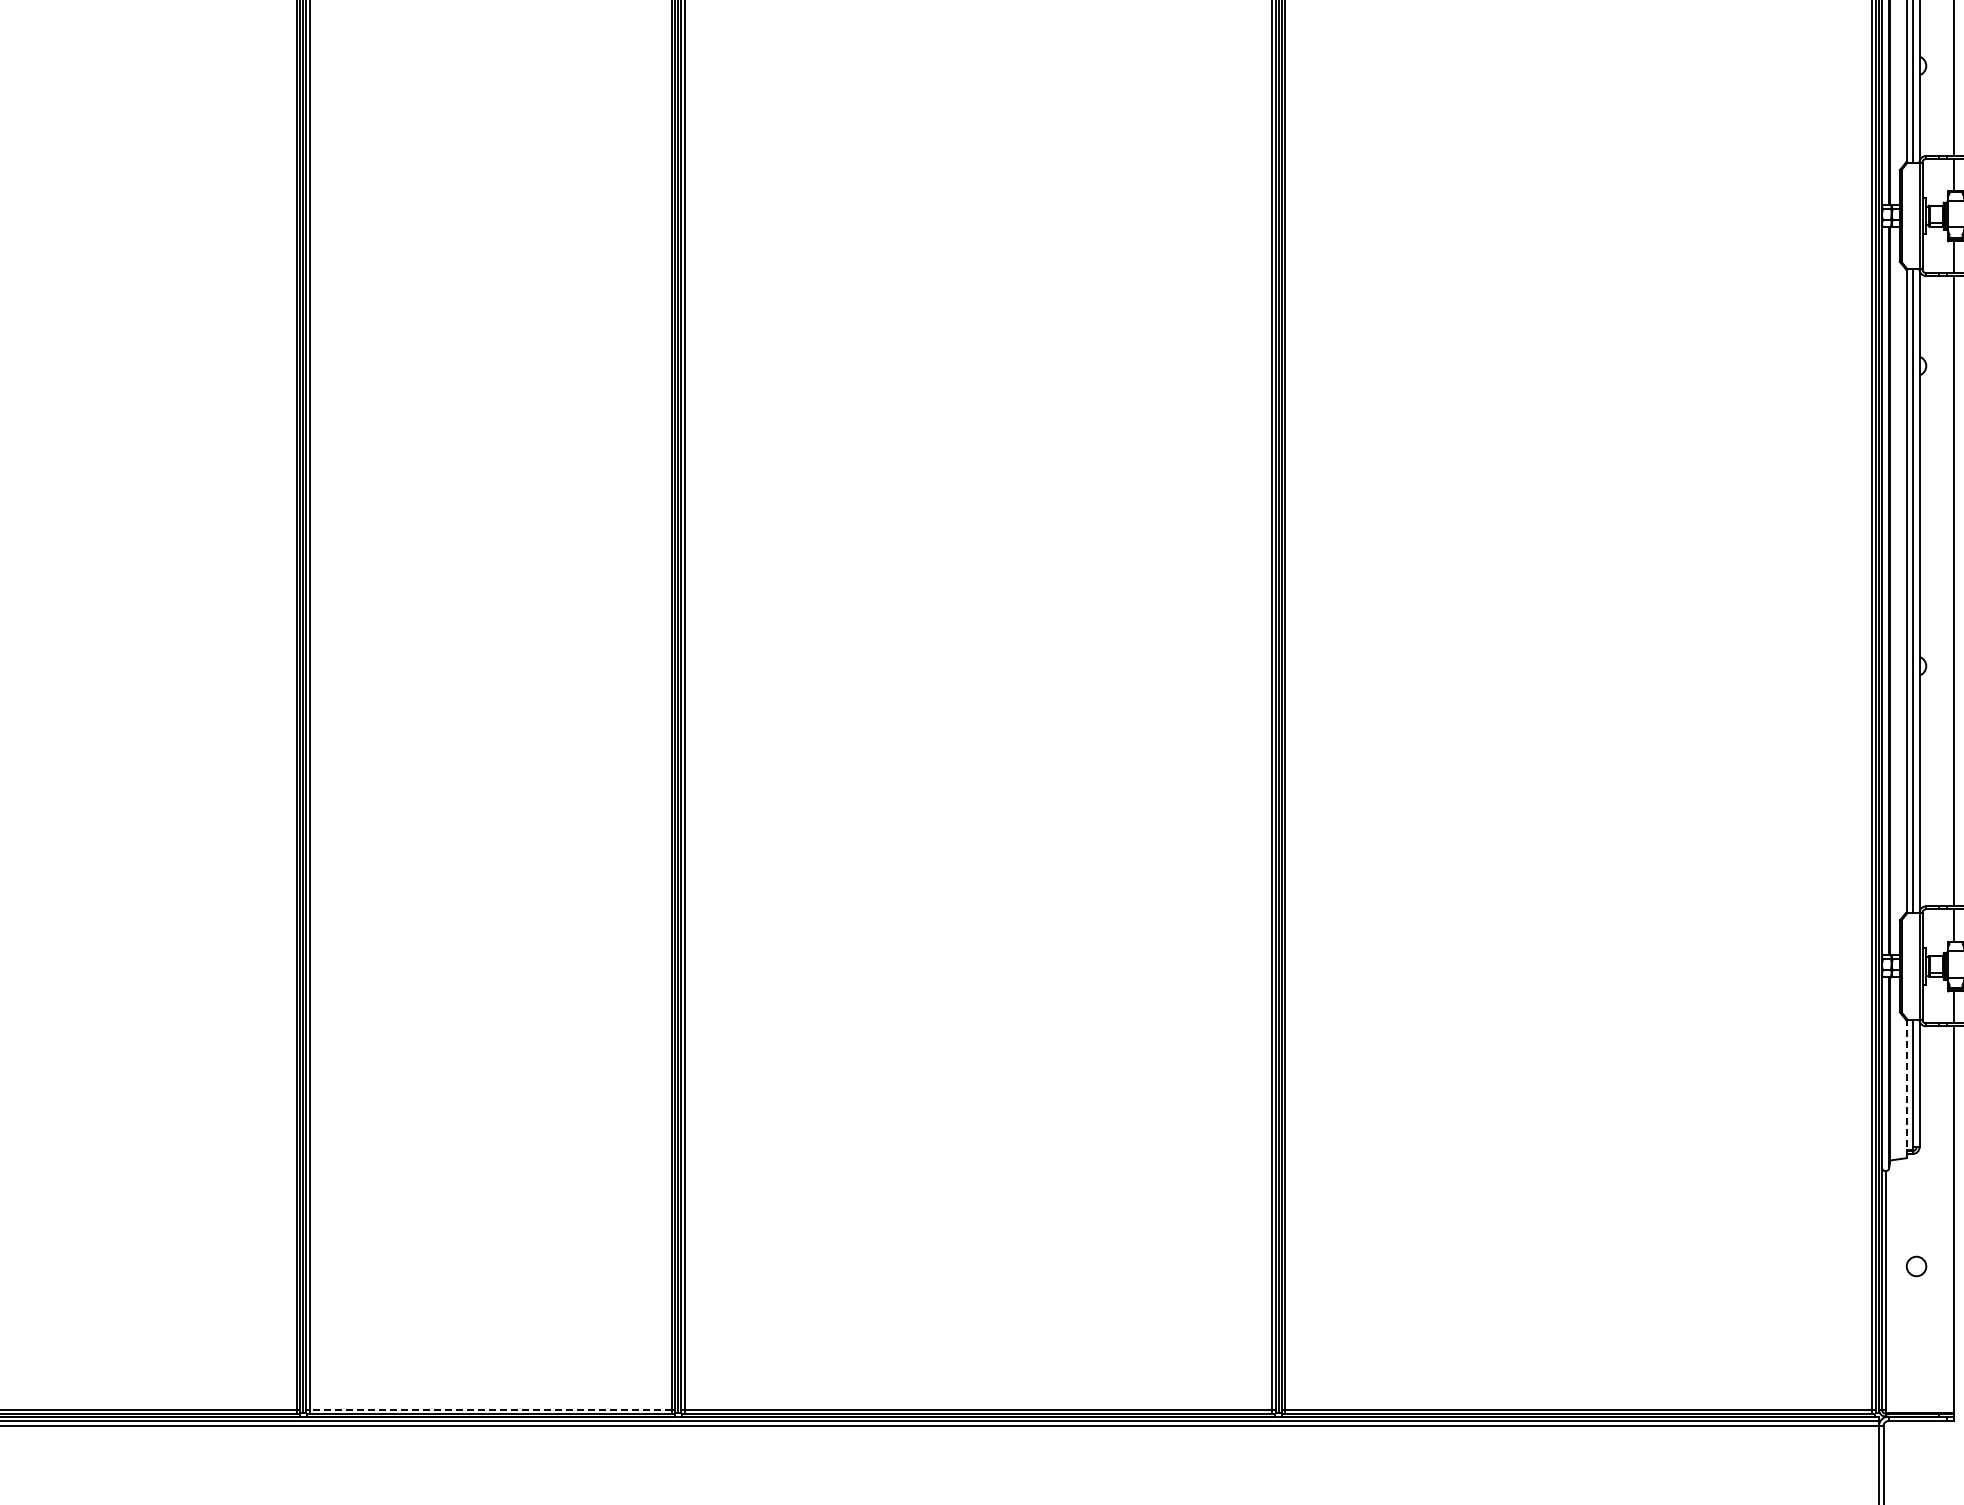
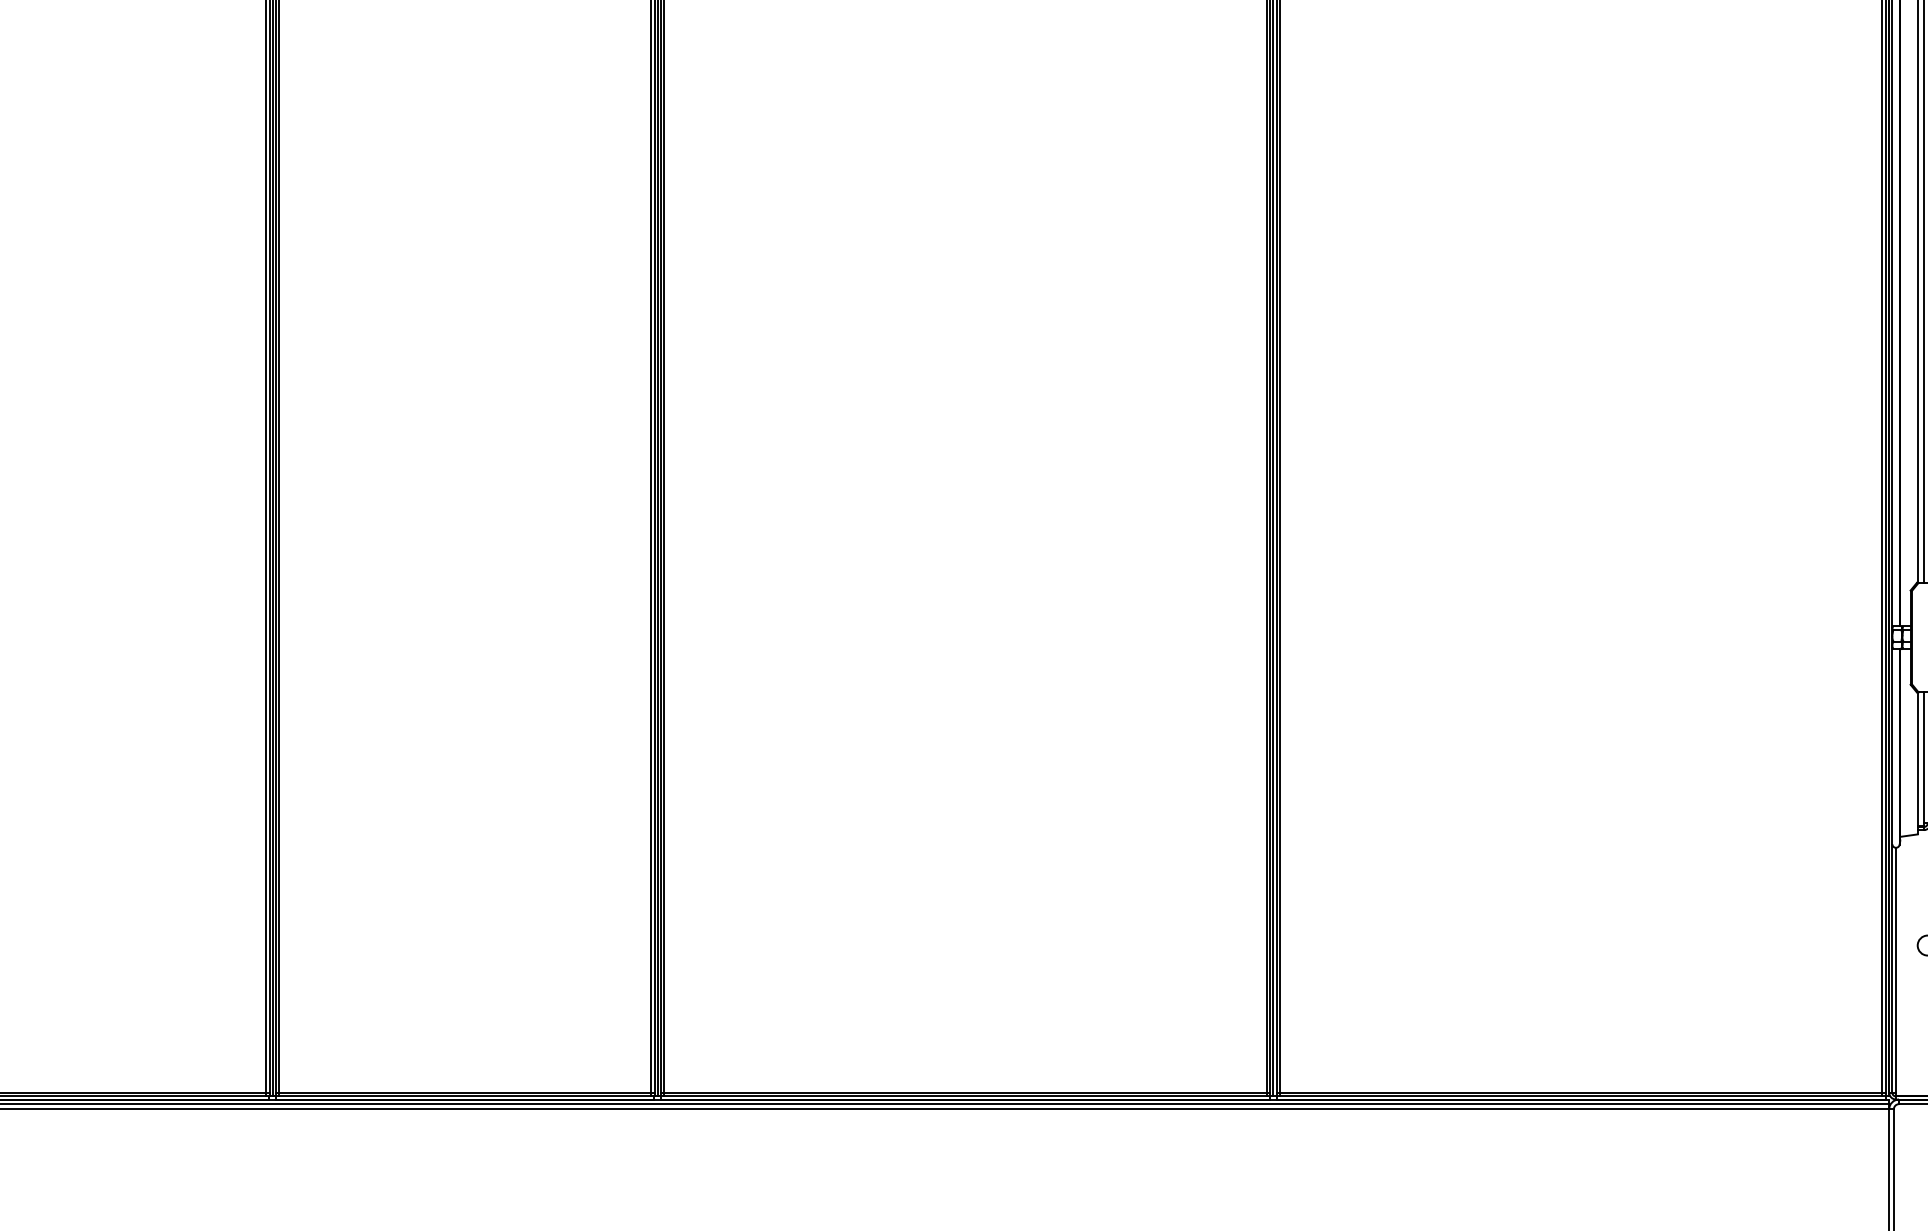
line: (1906, 1088) -> (1917, 762), dashed -> solid
line: (490, 1409) -> (464, 1092), dashed -> solid

